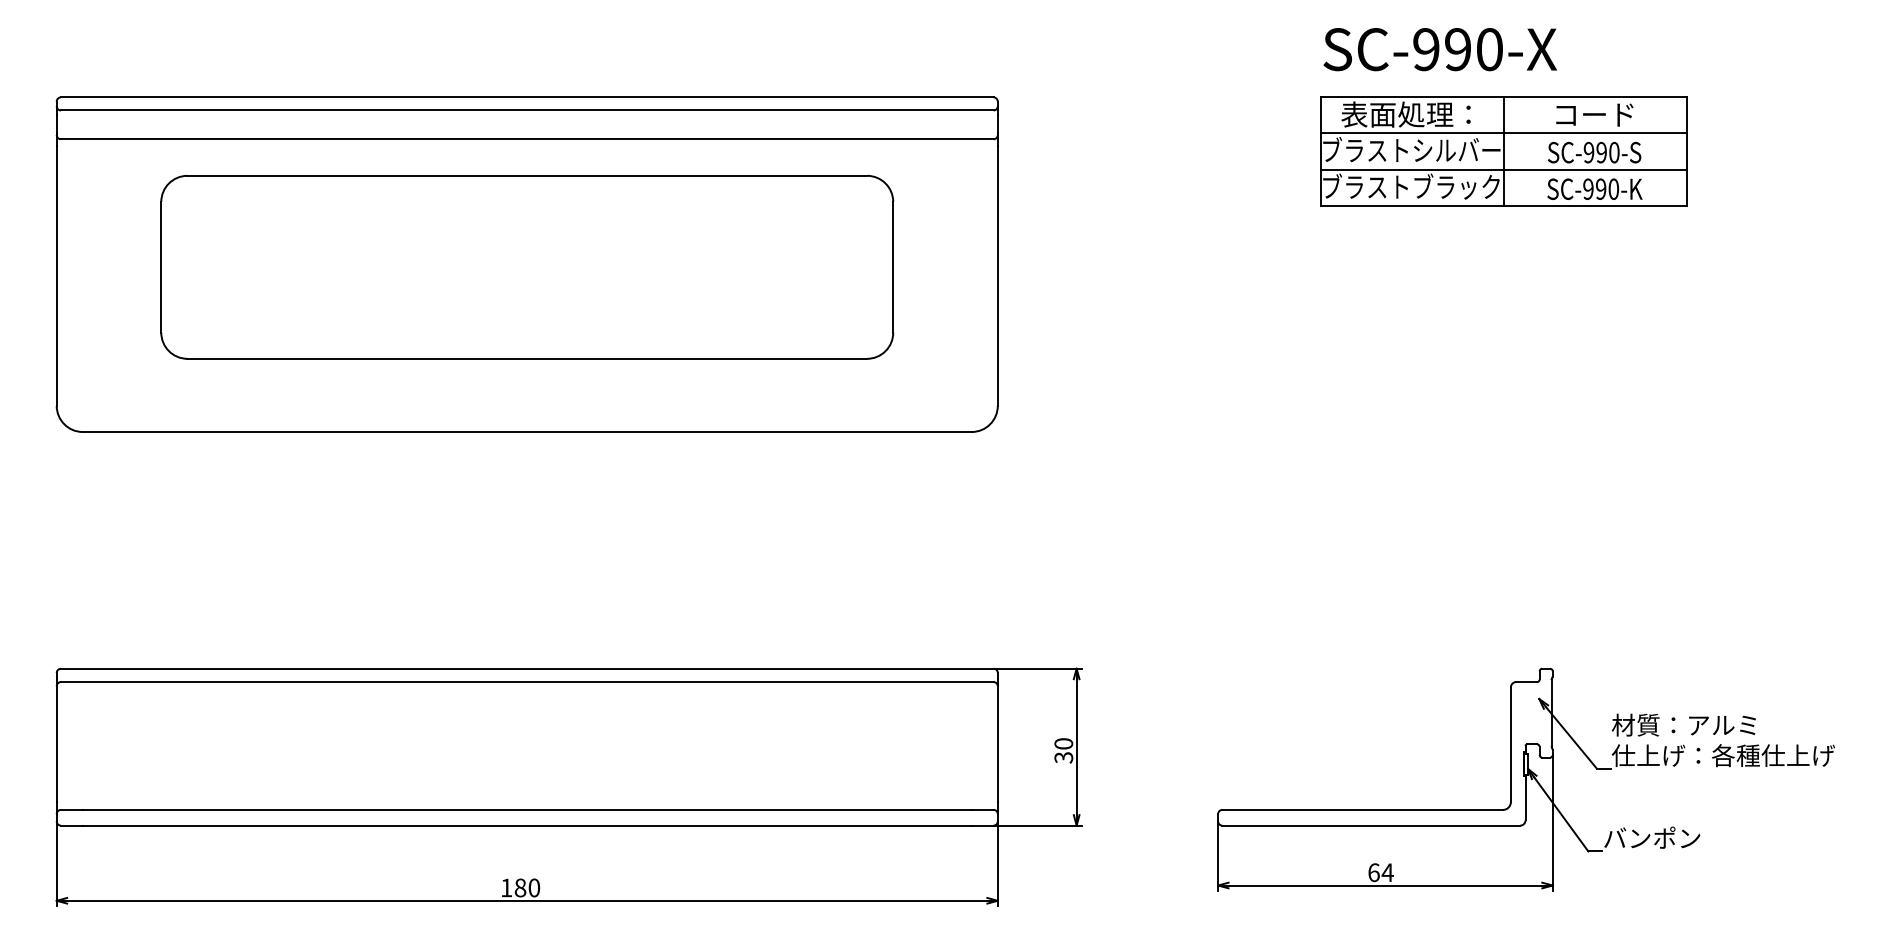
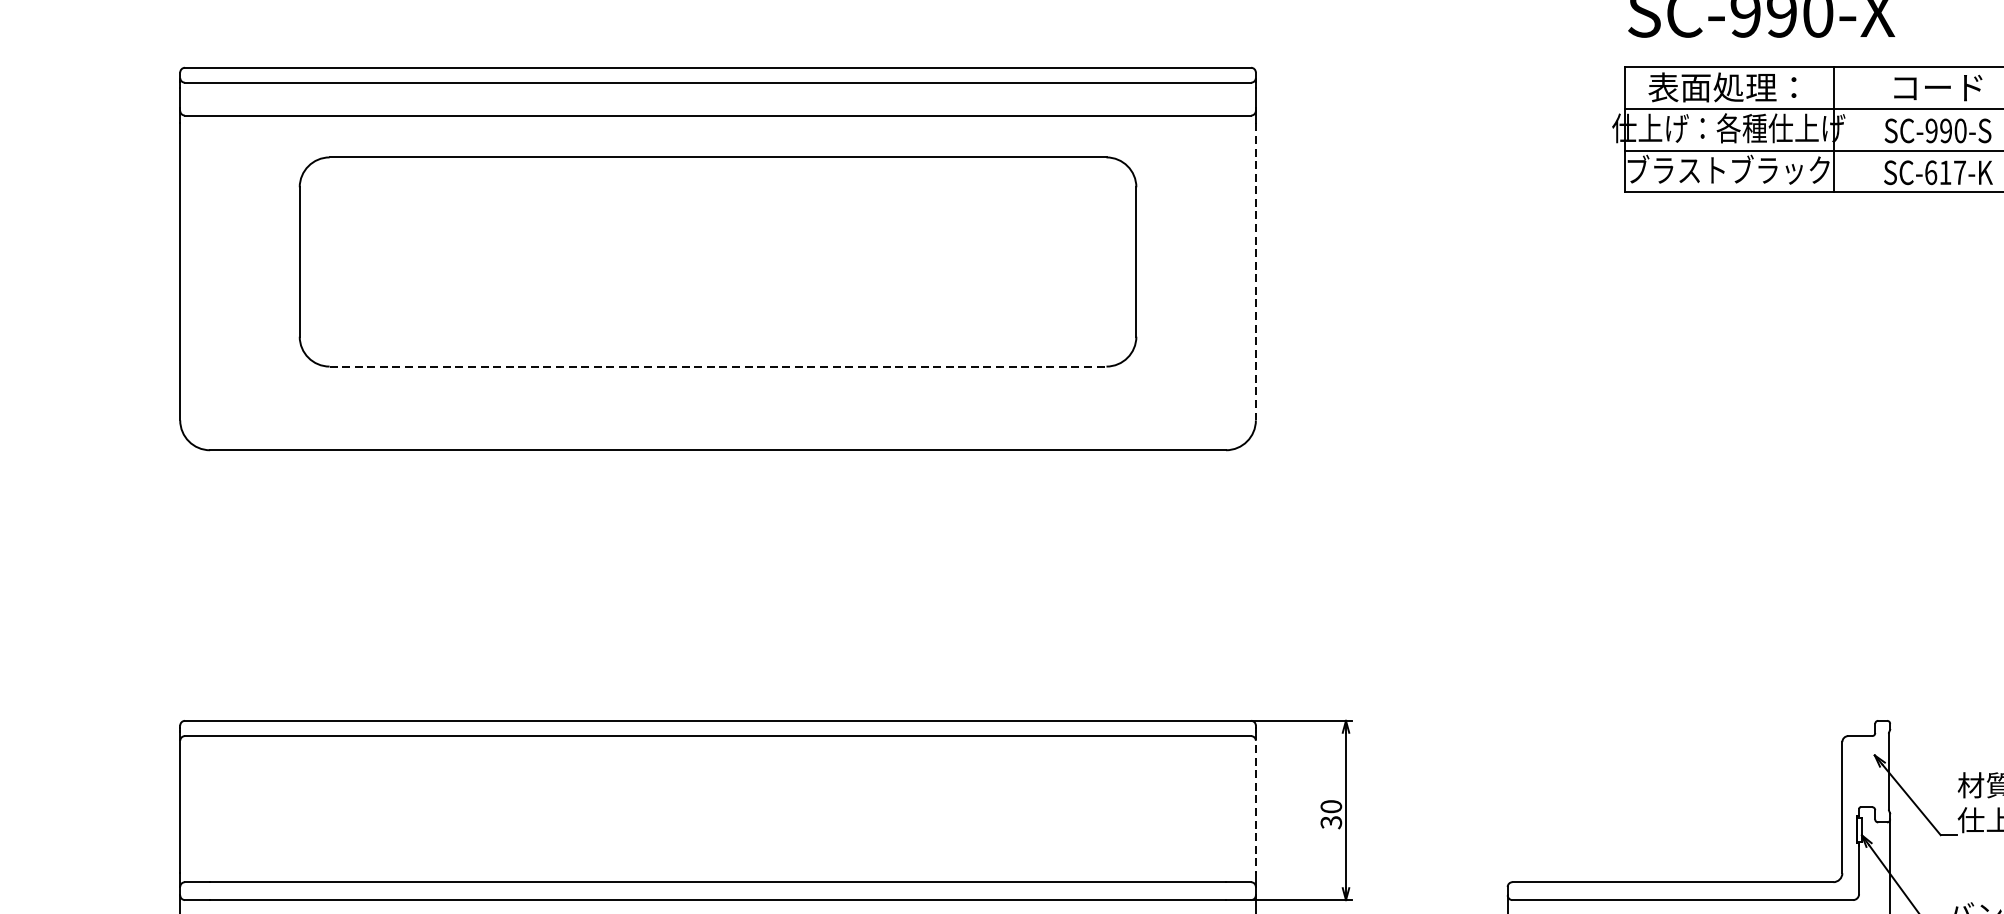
text: (1411, 150) -> (1728, 128), ブラストシルバー -> 仕上げ：各種仕上げ
text: (1601, 188) -> (1945, 171), SC-990-K -> SC-617-K
line: (997, 275) -> (1255, 271), solid -> dashed
line: (527, 358) -> (718, 366), solid -> dashed
line: (997, 740) -> (1255, 802), solid -> dashed

